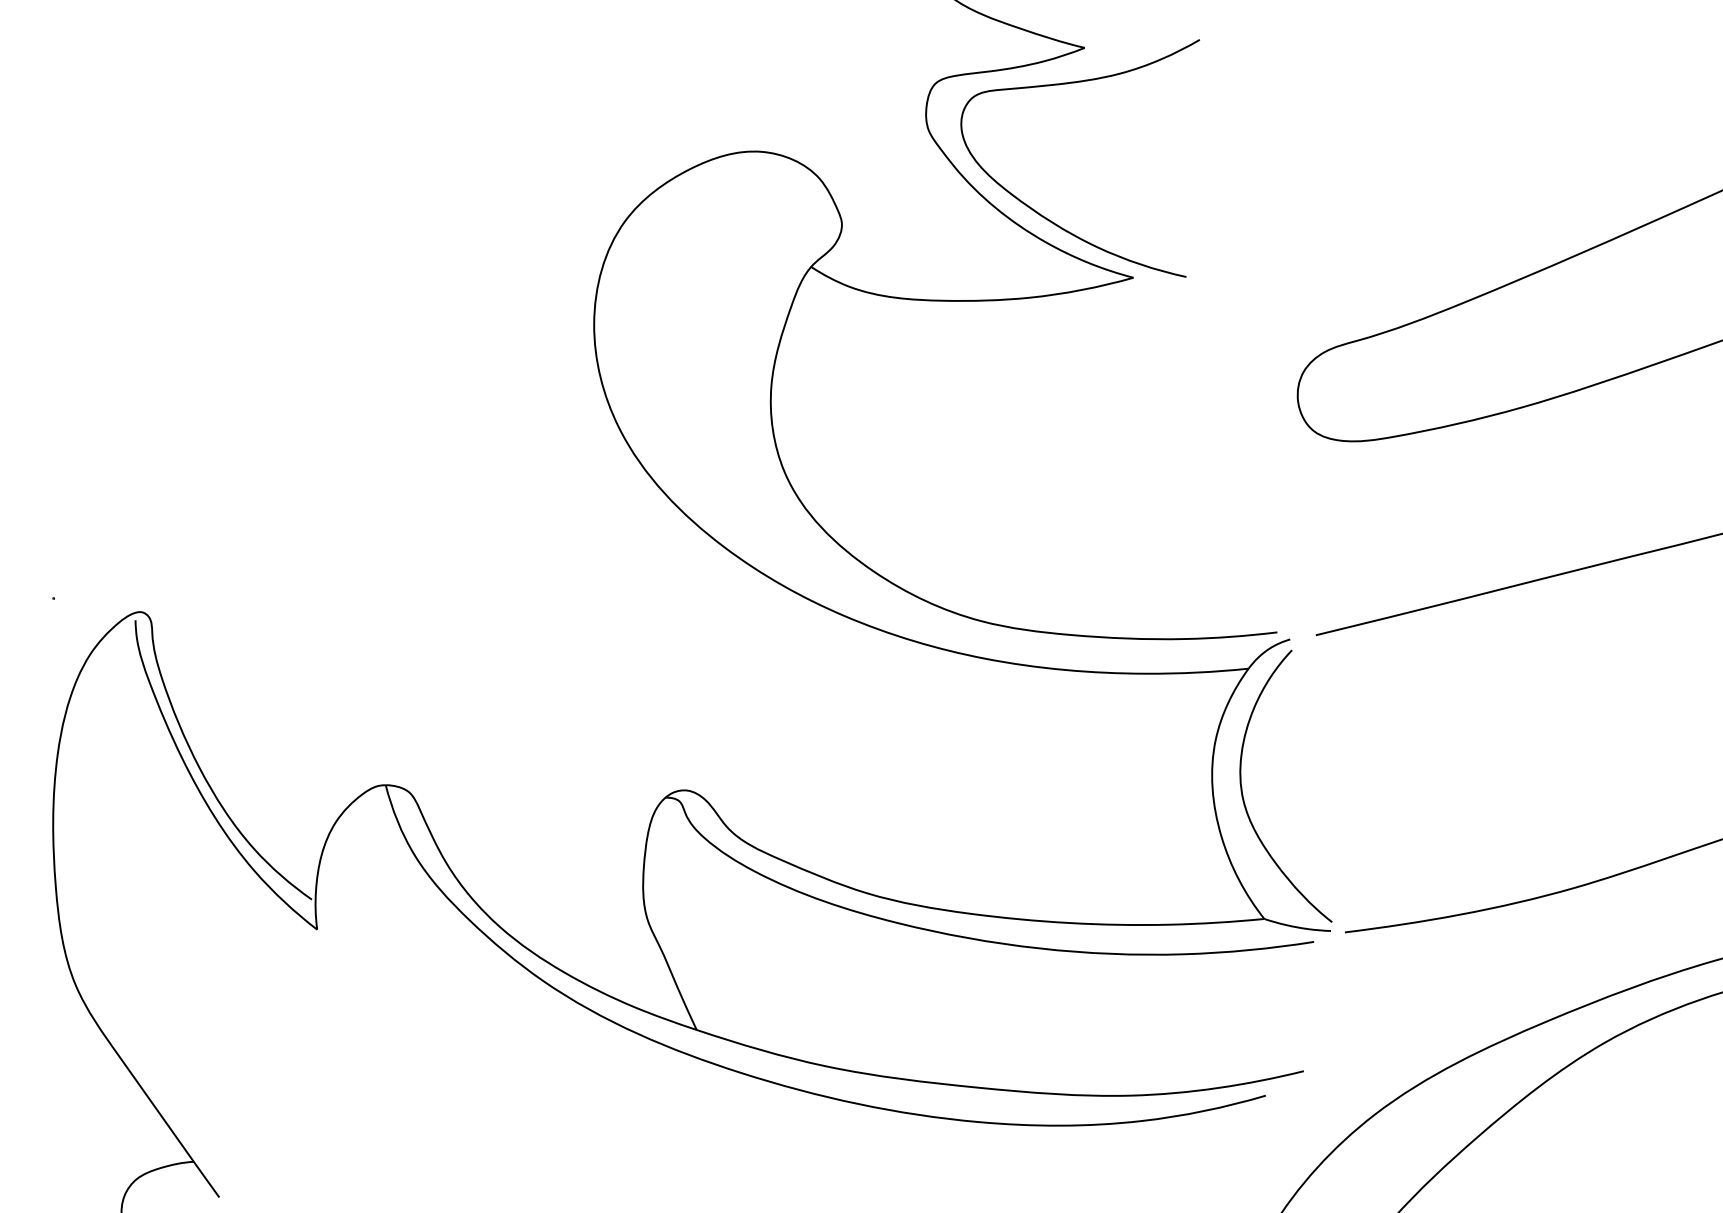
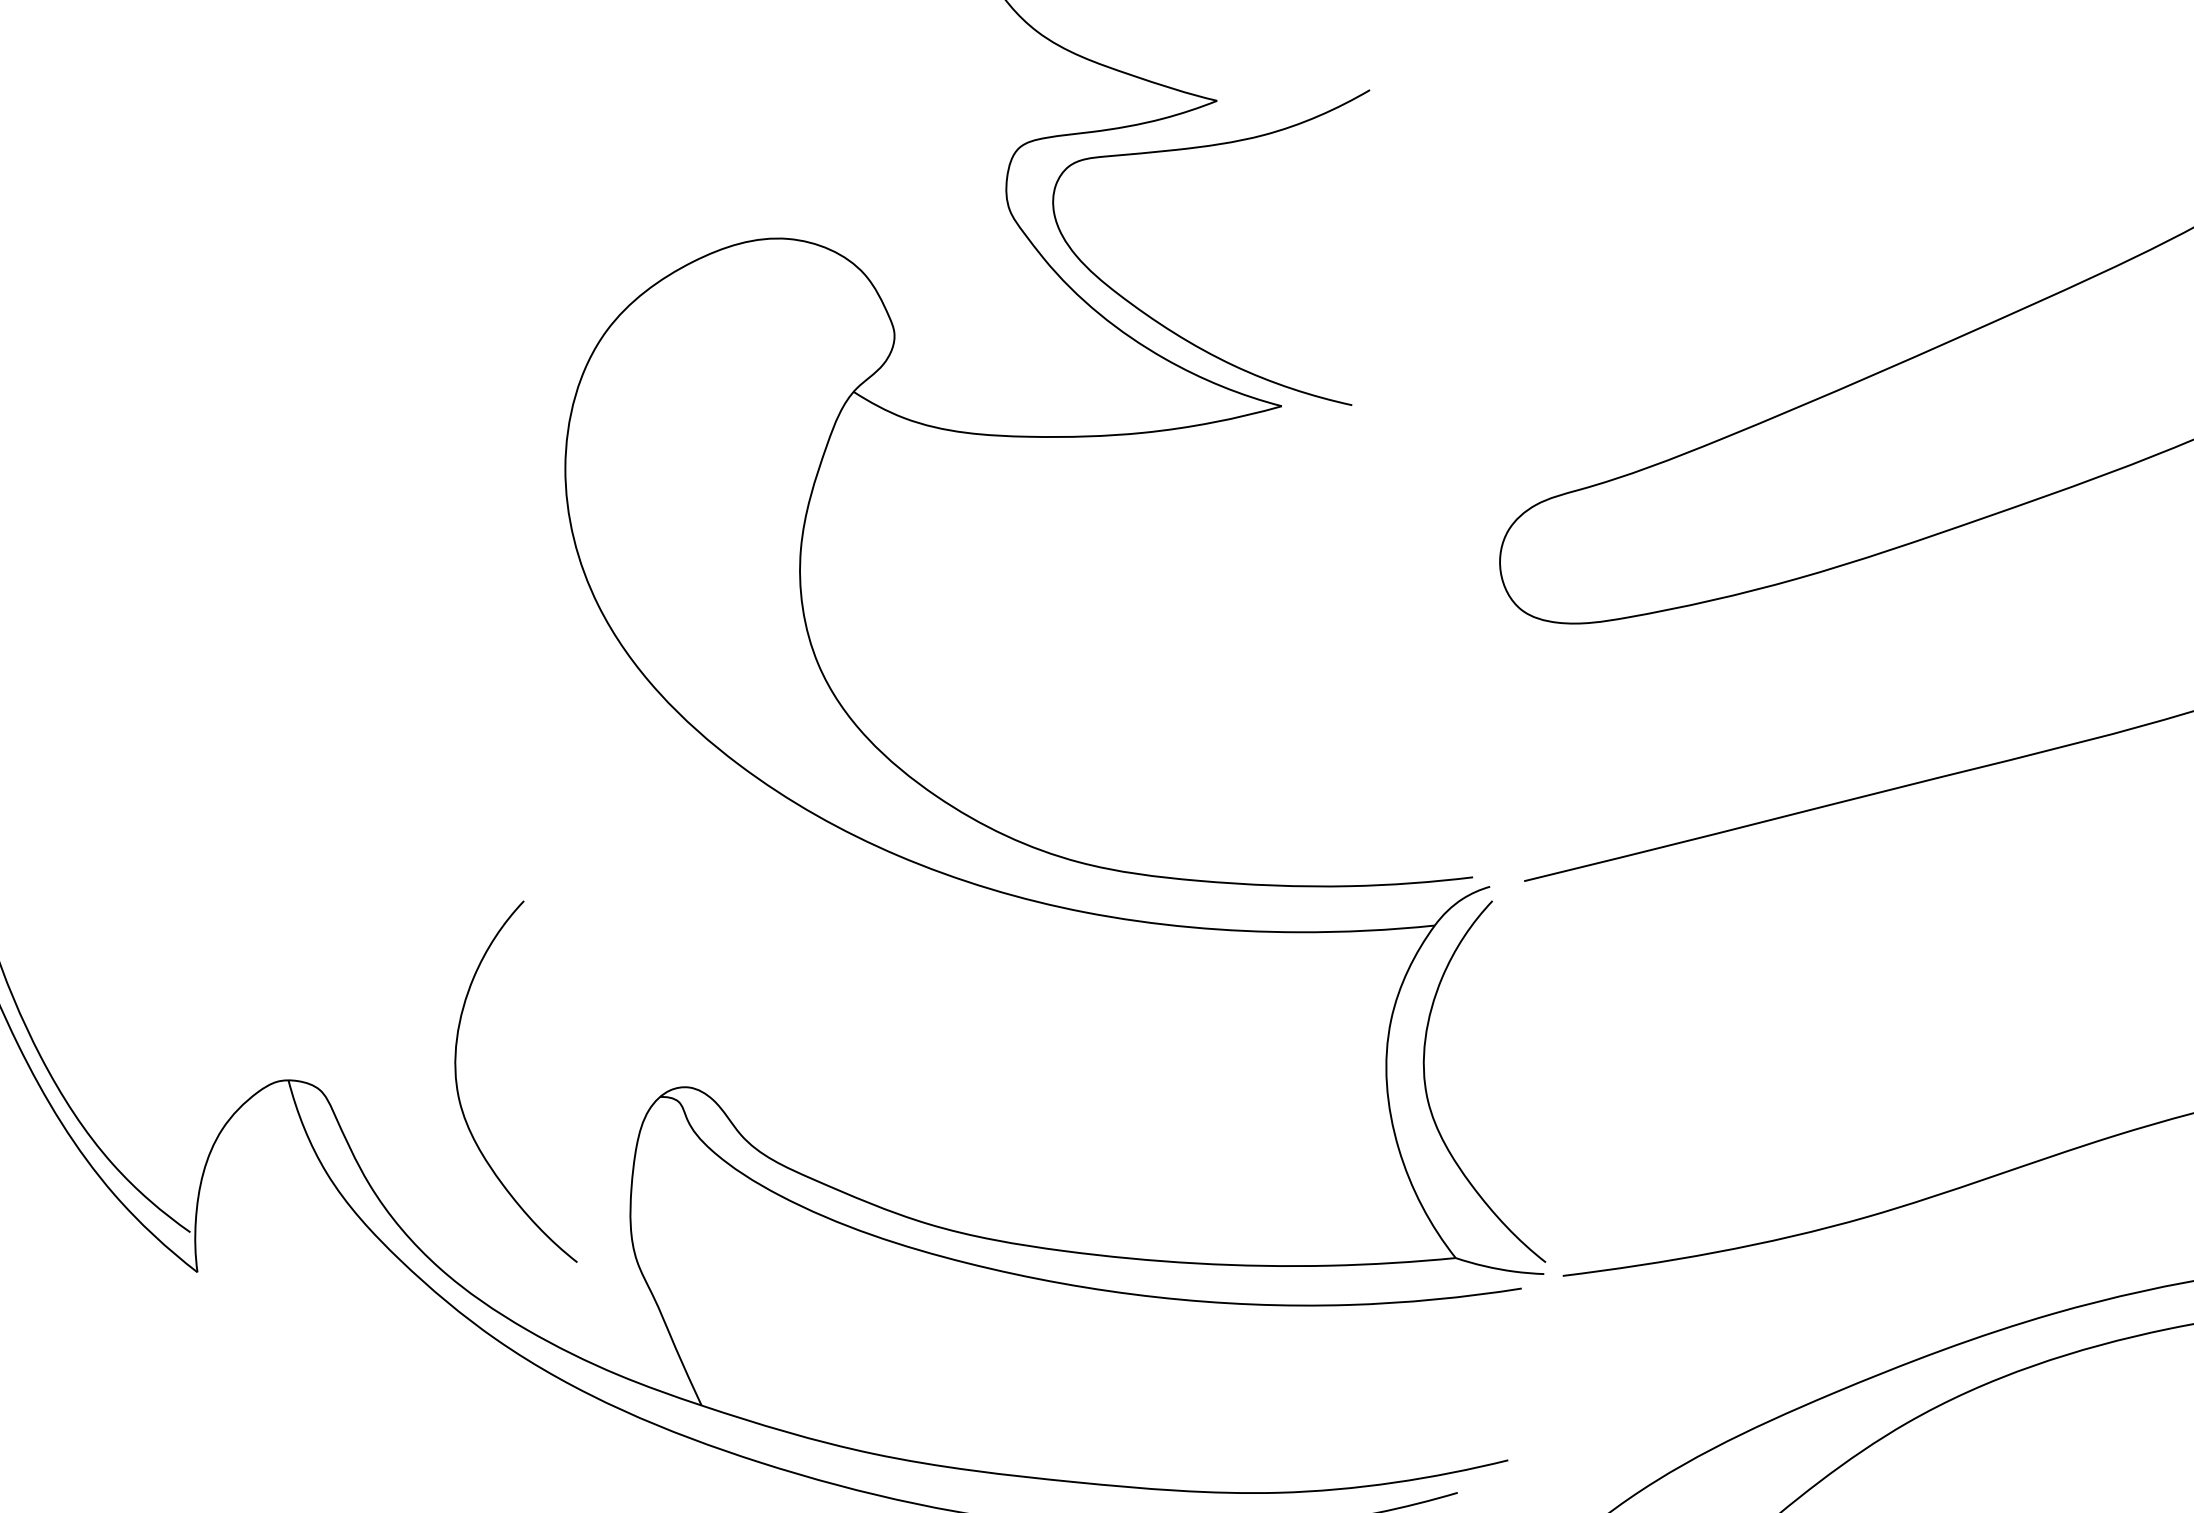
curve: (514, 794) -> (459, 1092), added

